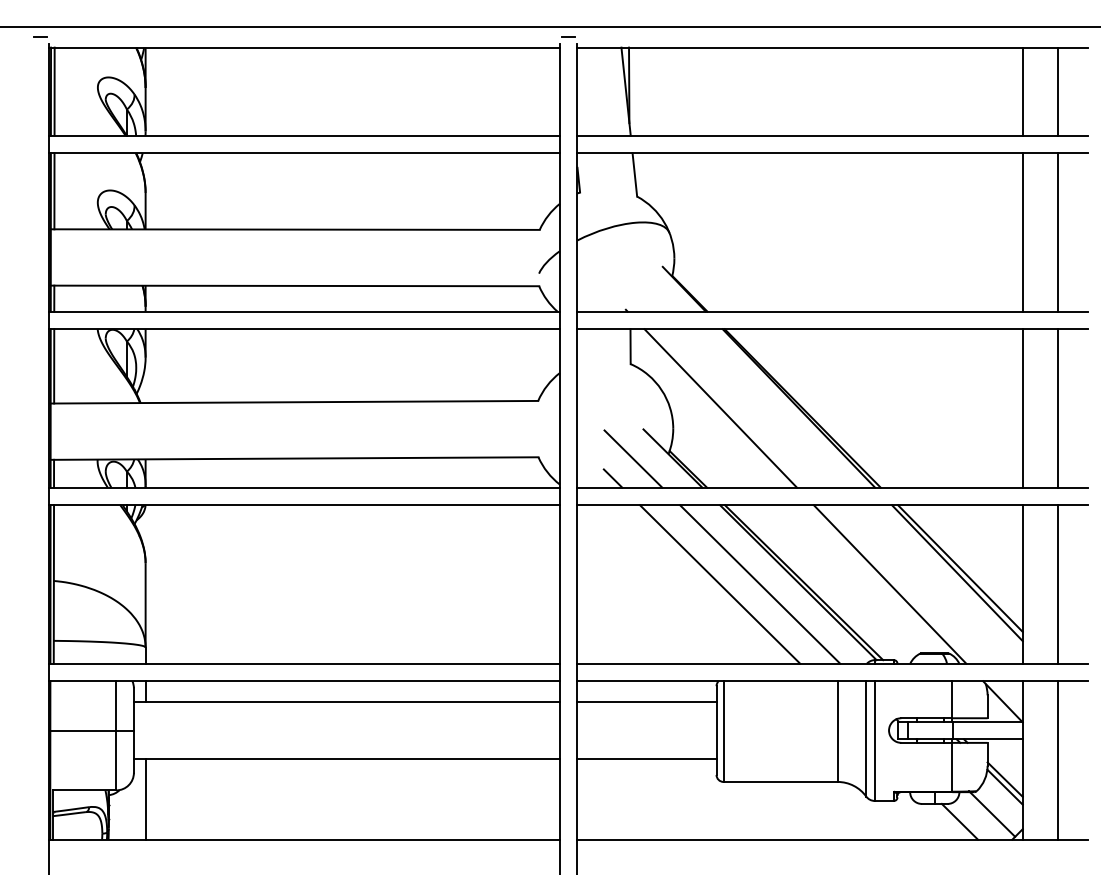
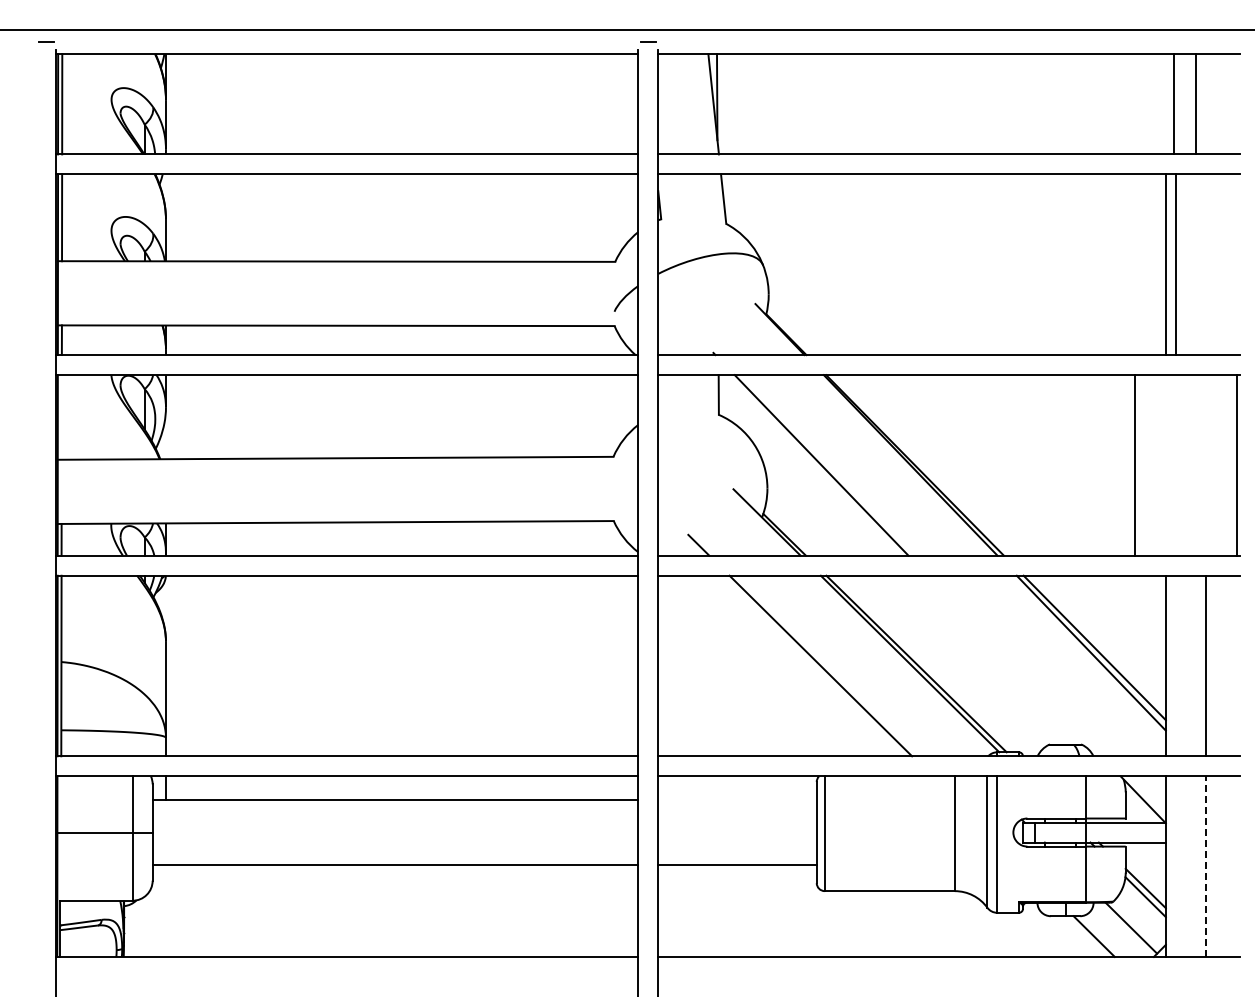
line: (1022, 91) -> (1195, 104), moved
line: (1057, 91) -> (1173, 104), moved
line: (1057, 232) -> (1175, 264), moved
line: (53, 366) -> (61, 417), removed
line: (1022, 408) -> (1134, 465), moved
line: (1057, 408) -> (1236, 465), moved
line: (632, 458) -> (721, 522), removed
line: (760, 584) -> (866, 665), removed
line: (890, 584) -> (1014, 665), removed
line: (647, 702) -> (737, 800), removed
line: (1057, 760) -> (1205, 866), solid -> dashed
line: (145, 798) -> (165, 910), removed

